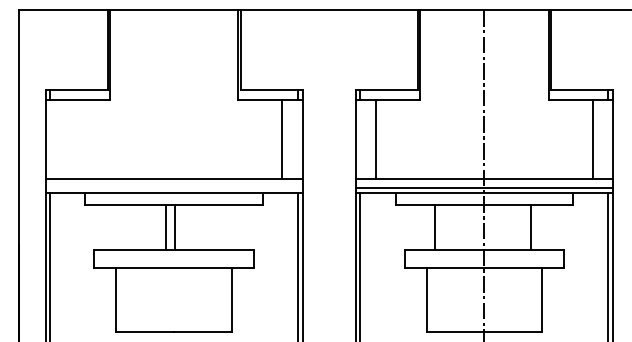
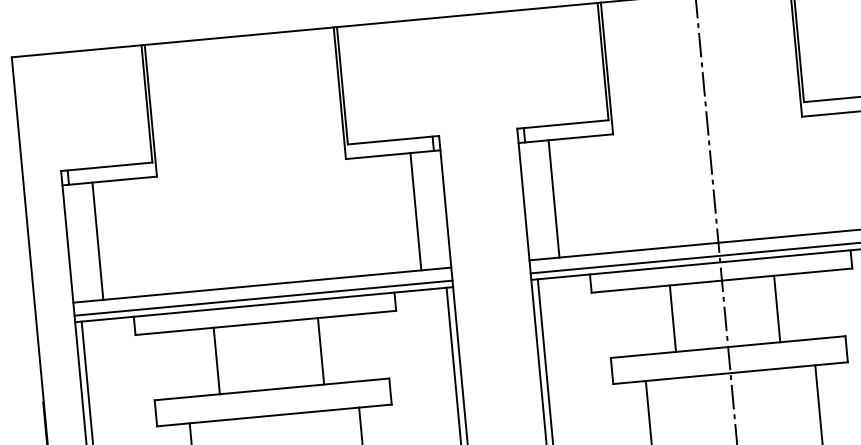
line: (65, 139) -> (97, 241), added
line: (173, 188) -> (262, 298), added
line: (165, 227) -> (216, 360), moved
line: (174, 227) -> (320, 350), moved
line: (434, 227) -> (672, 318), moved
line: (530, 227) -> (776, 308), moved

